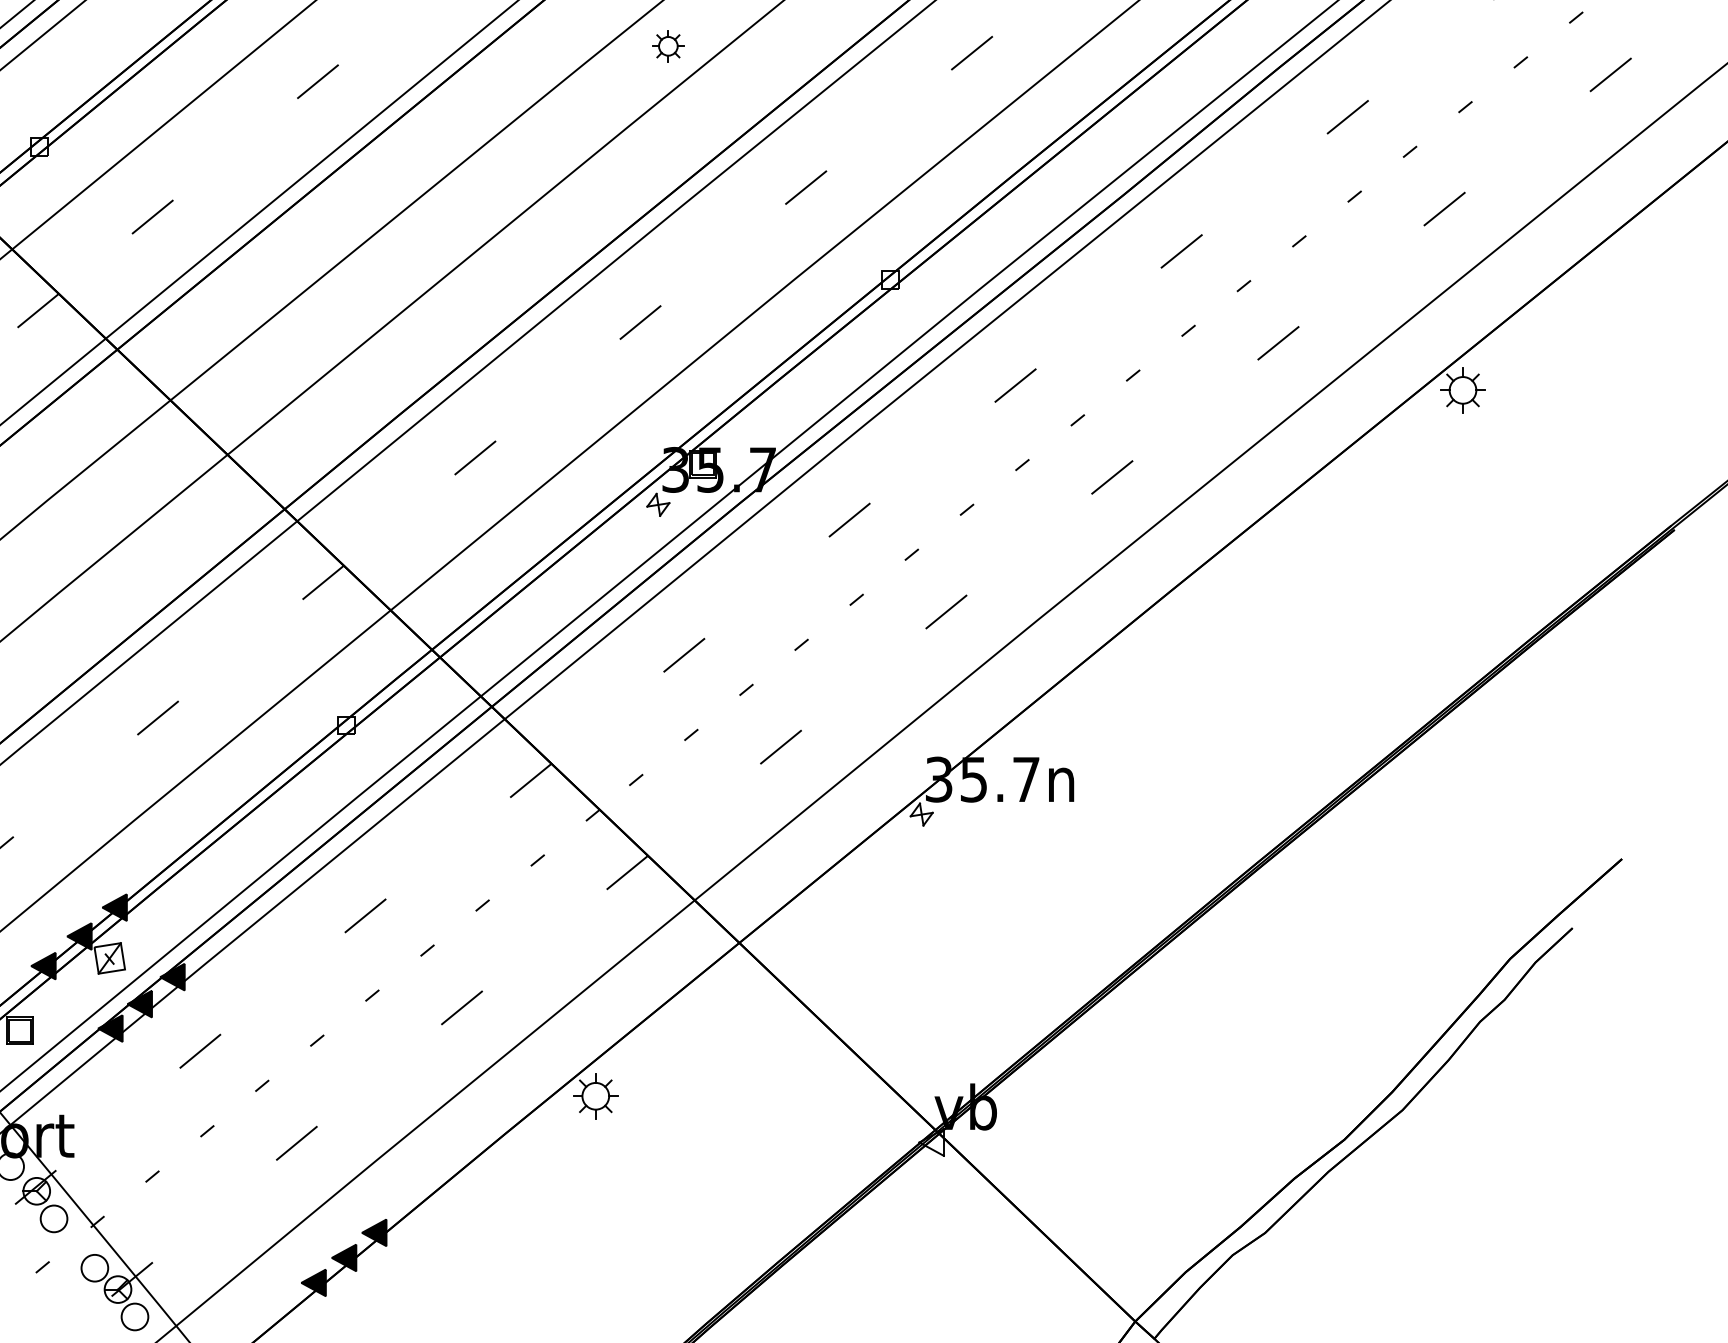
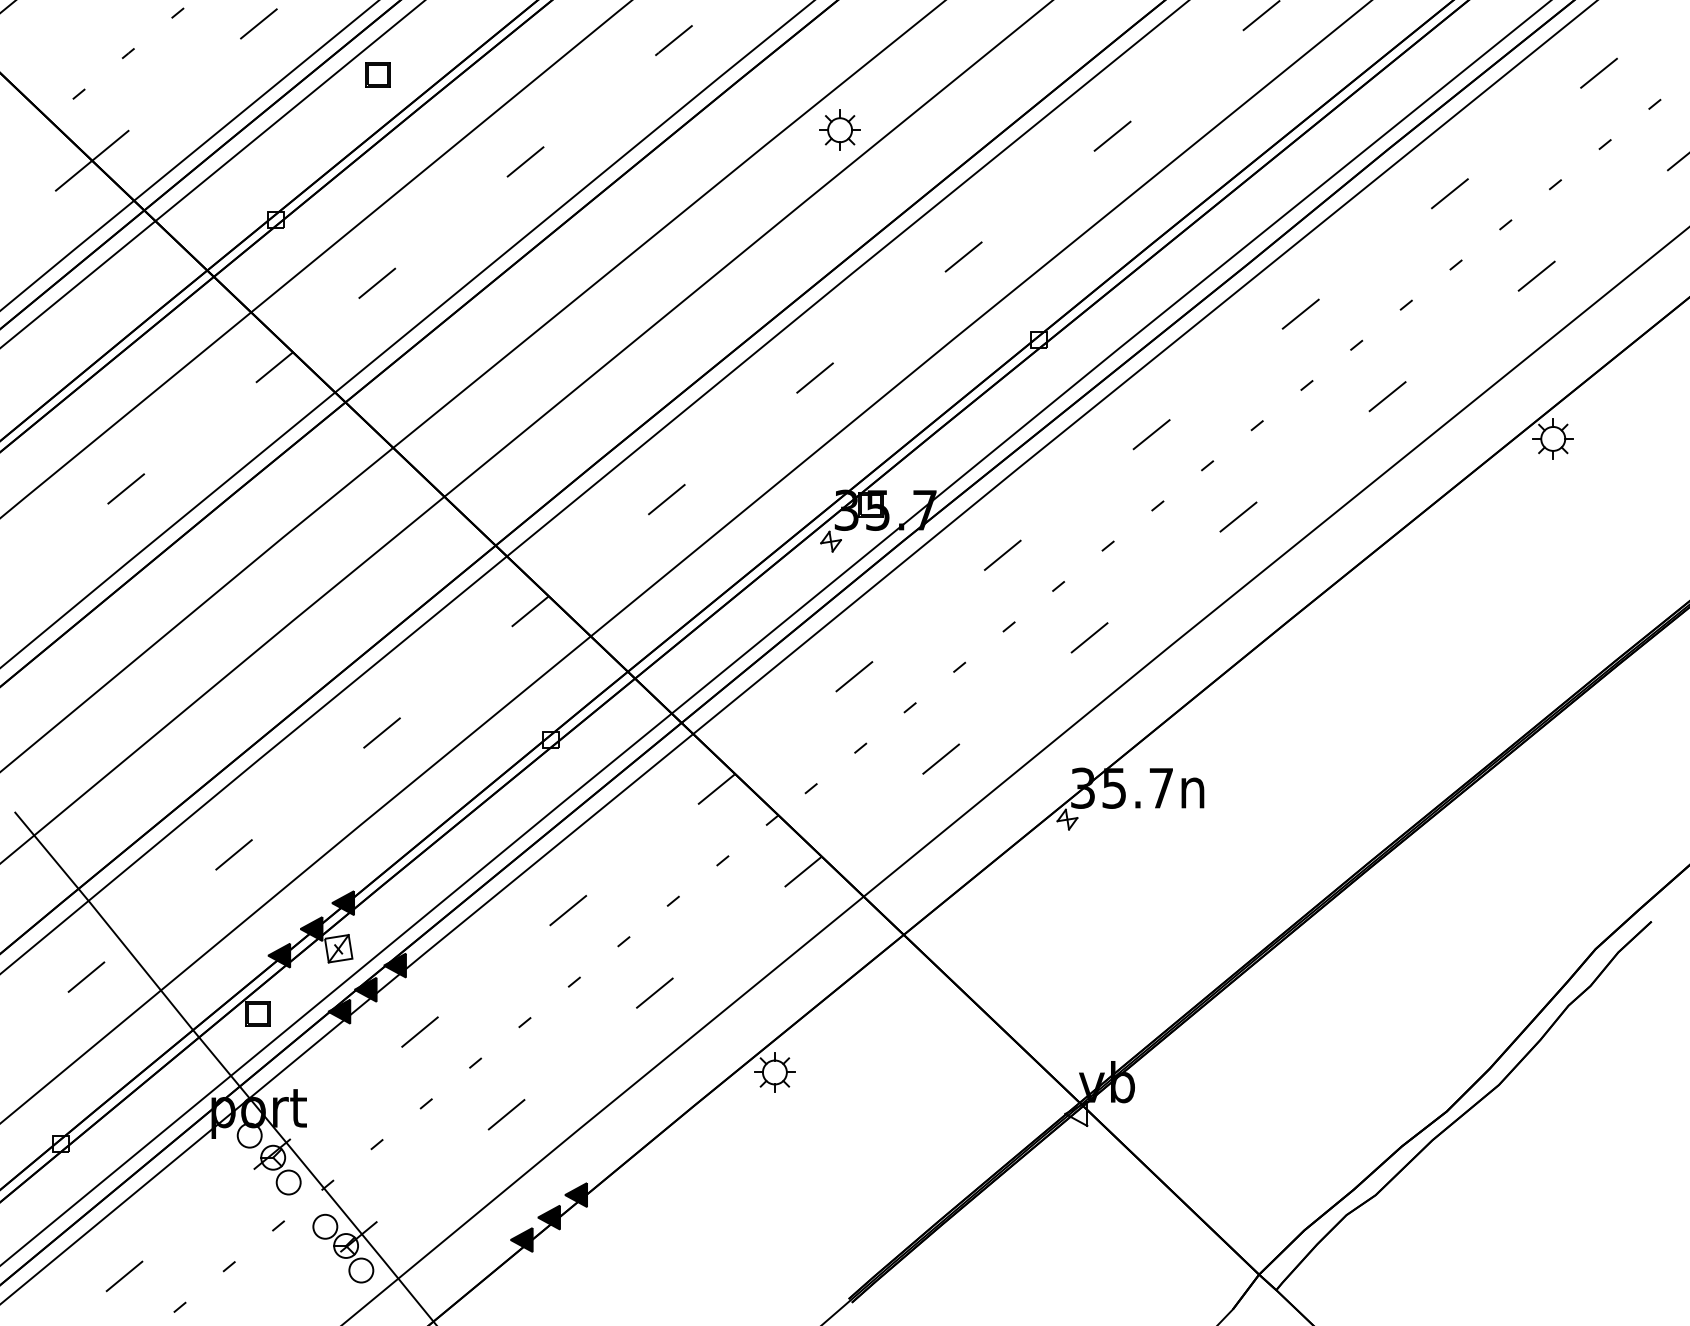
part: (667, 45) -> (839, 129), size x1.43

